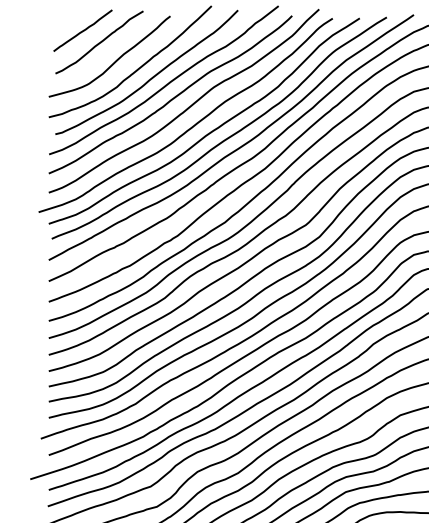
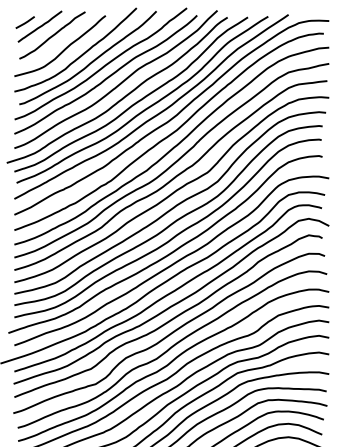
line: (62, 25) -> (24, 22), added

